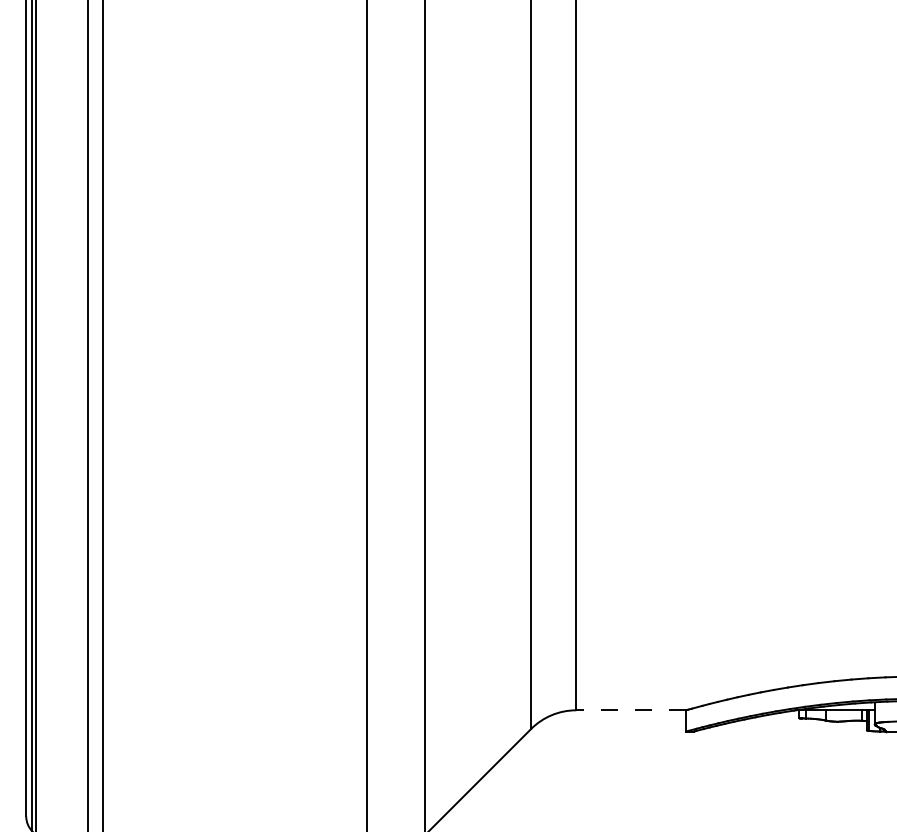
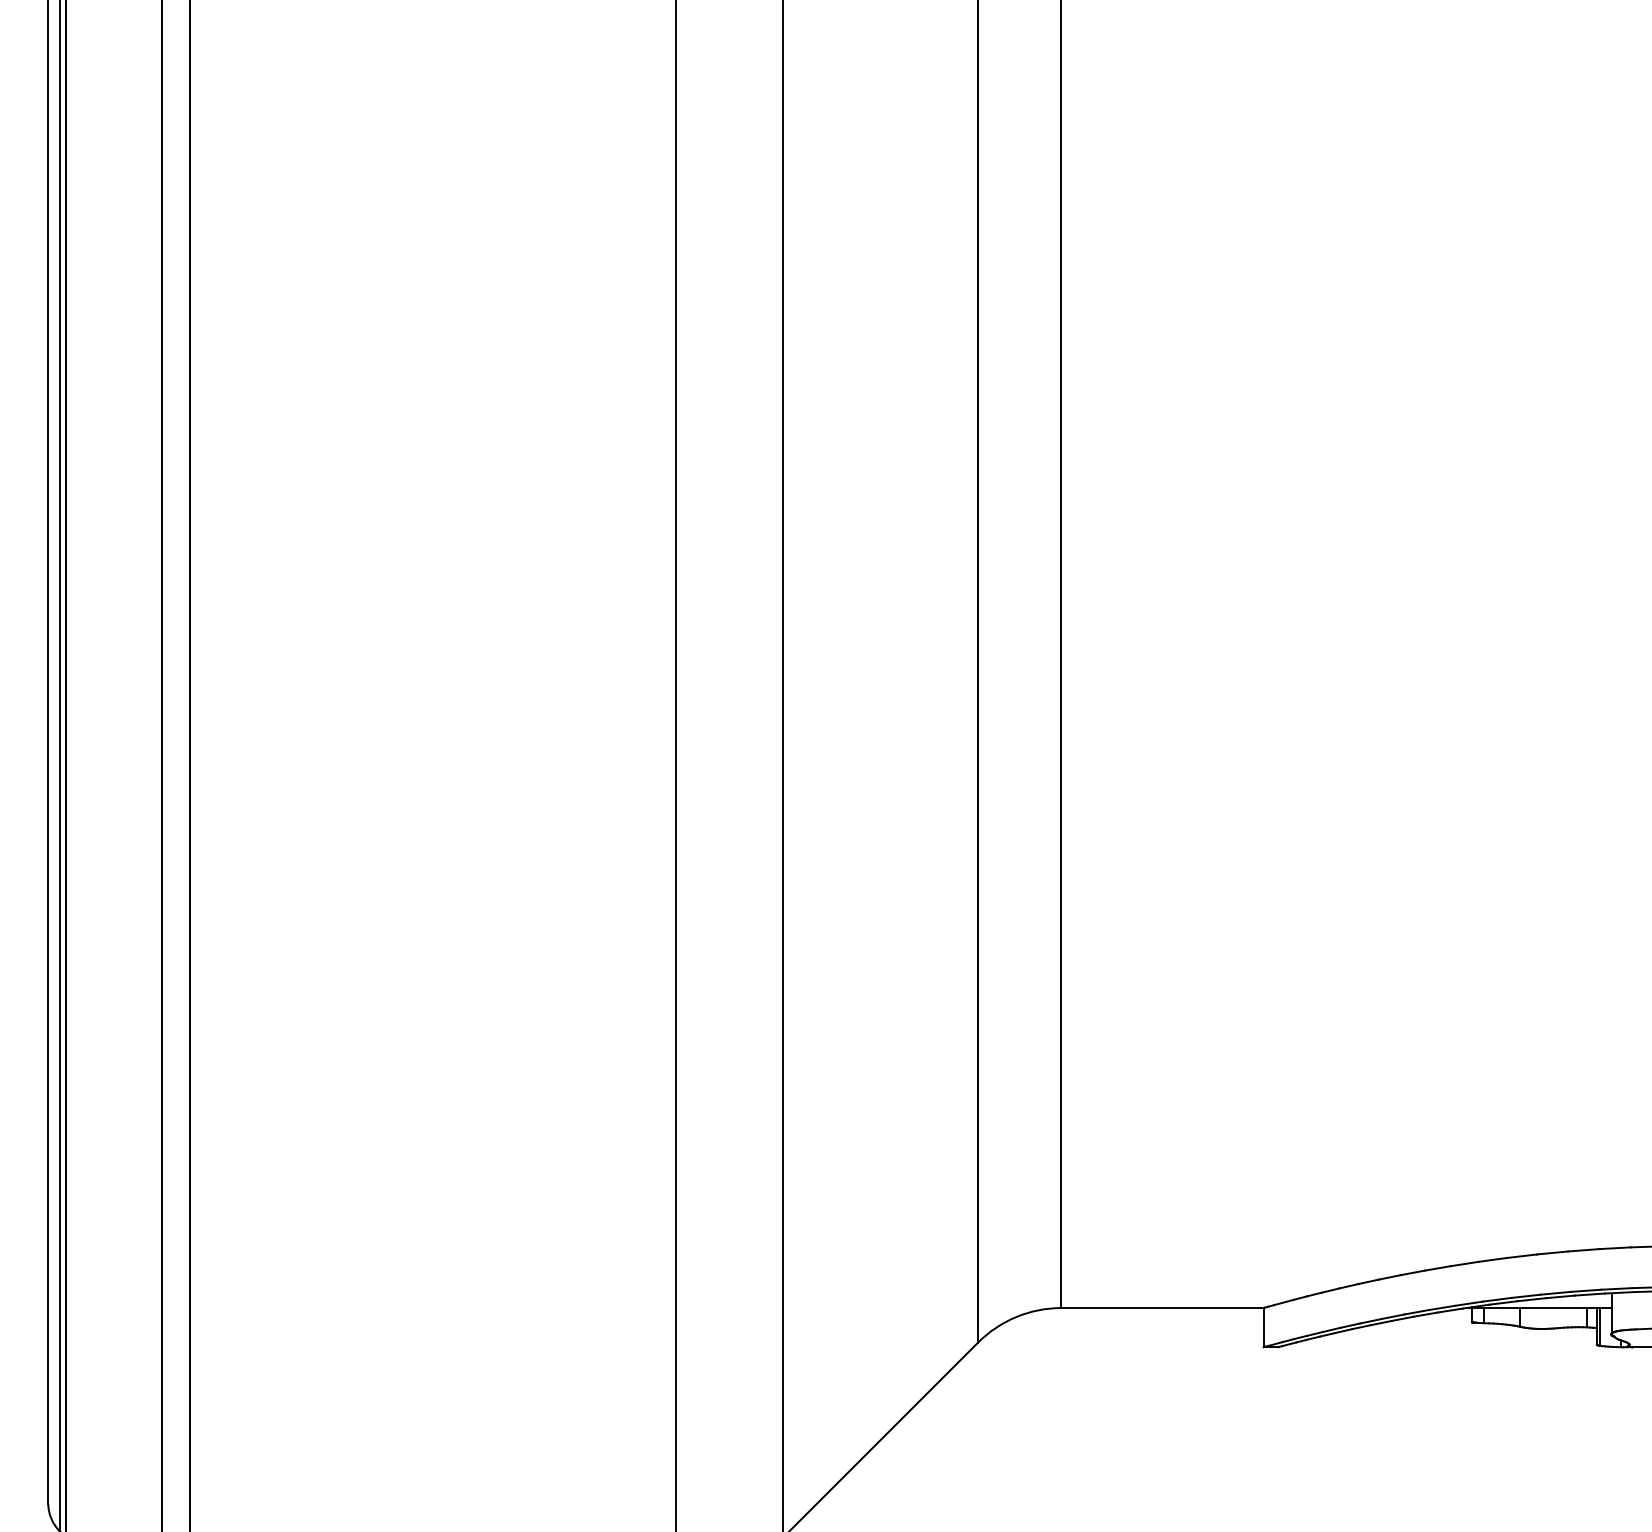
line: (631, 710) -> (1163, 1308), dashed -> solid

